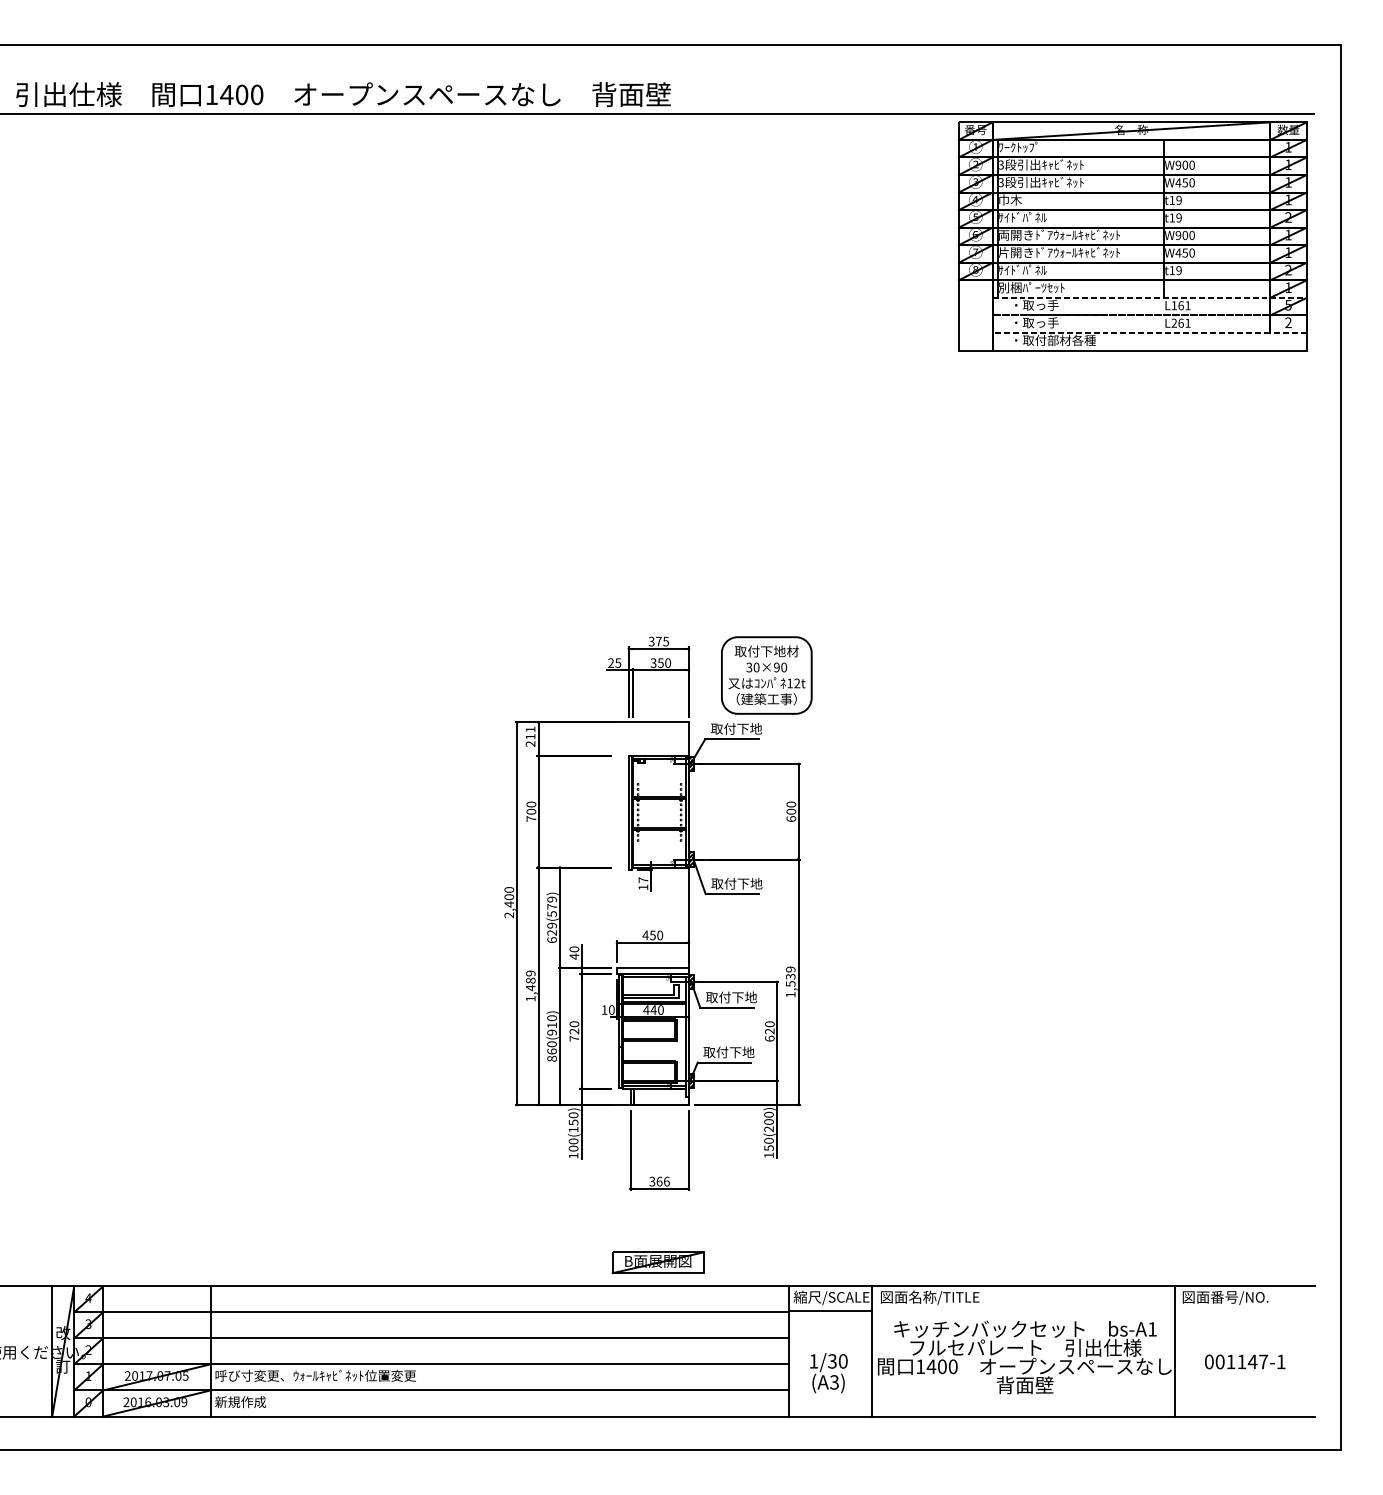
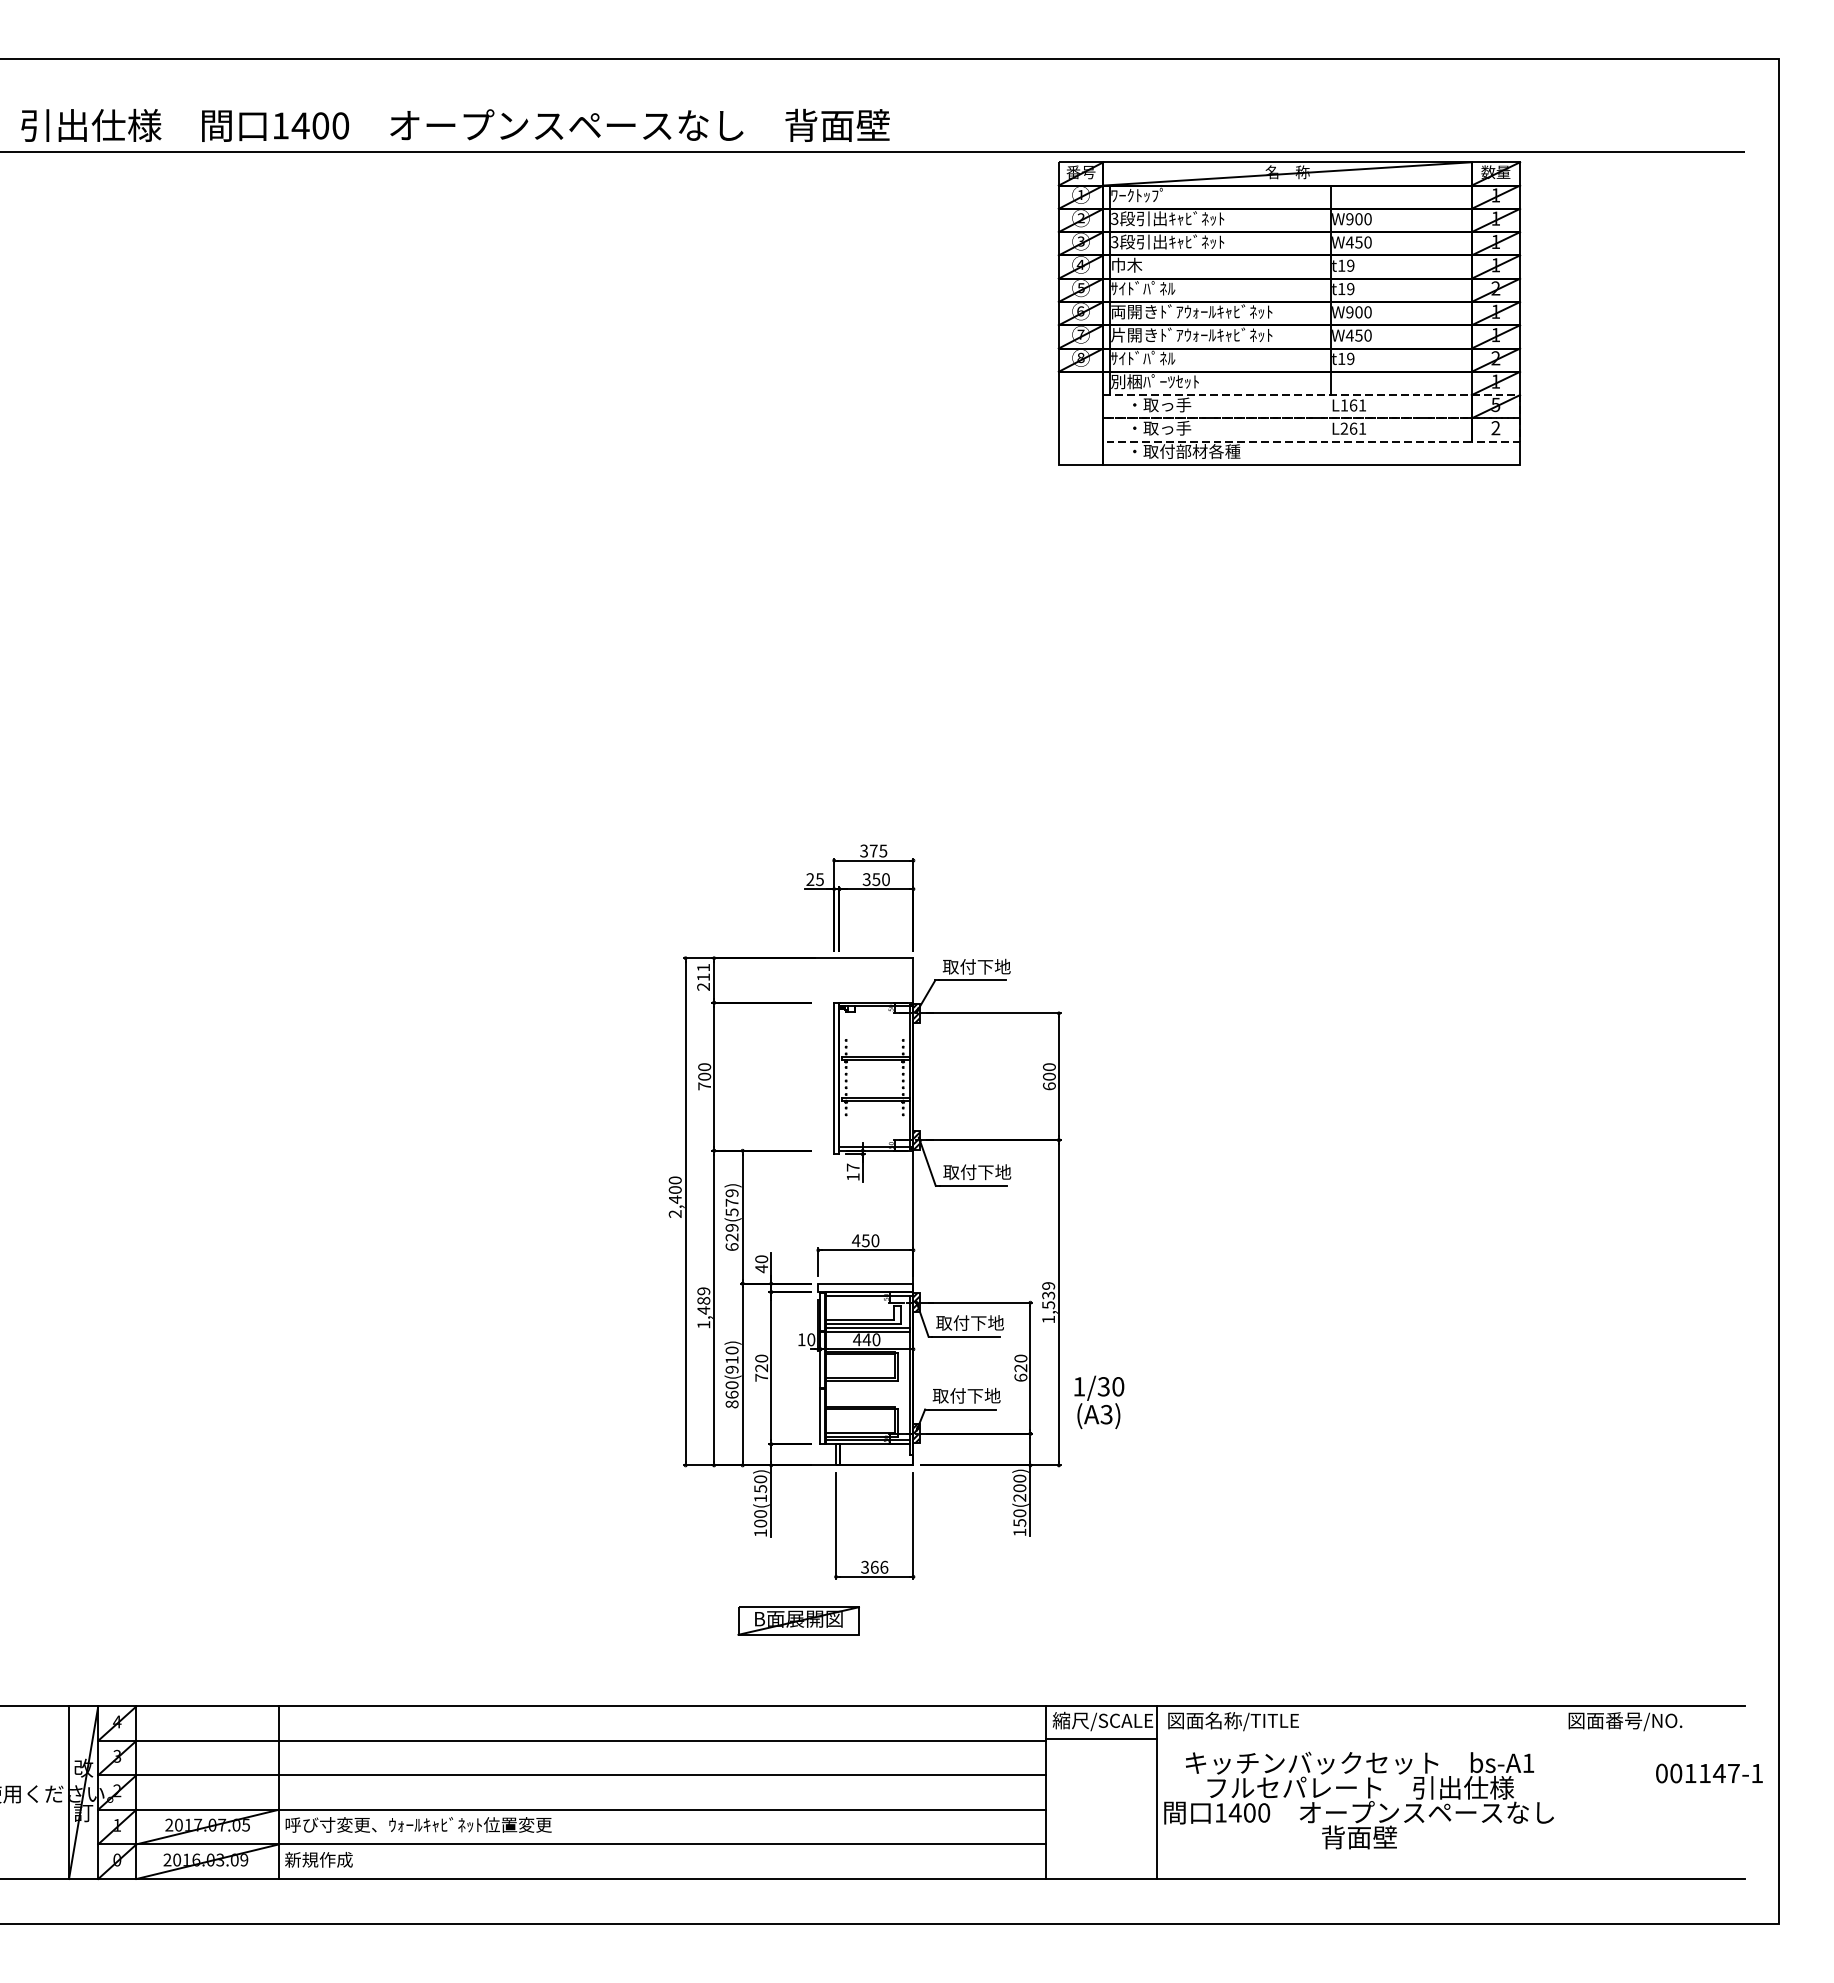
part: (1132, 236) -> (1289, 313), moved
part: (766, 675) -> (1016, 895), removed
part: (657, 1262) -> (798, 1620), moved
line: (1175, 1351) -> (1558, 1792), removed
text: (1245, 1361) -> (1709, 1773), moved
text: (829, 1373) -> (1099, 1402), moved

